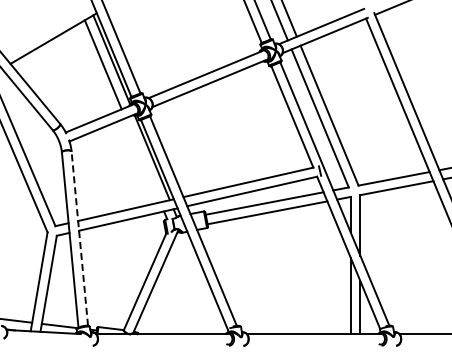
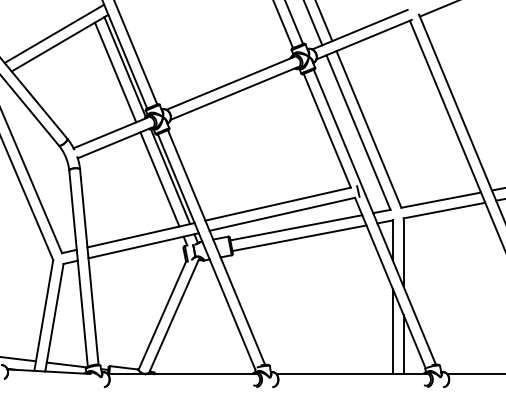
line: (48, 30) -> (54, 34), added
line: (142, 160) -> (159, 179), added
line: (79, 238) -> (88, 266), dashed -> solid

